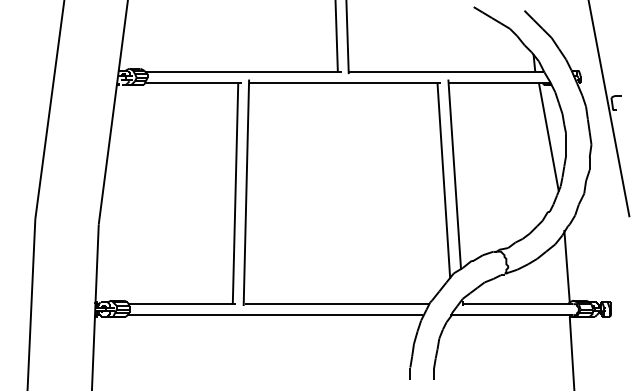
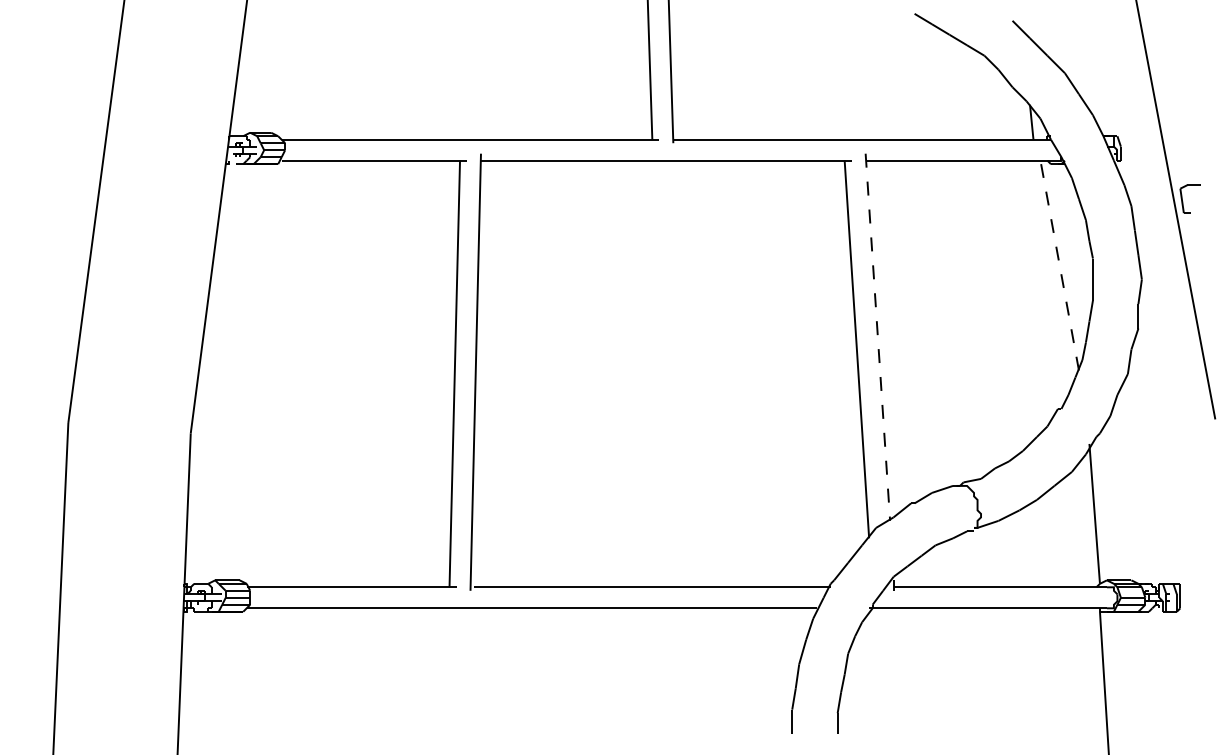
line: (548, 137) -> (1058, 265), solid -> dashed
line: (454, 175) -> (877, 338), solid -> dashed

